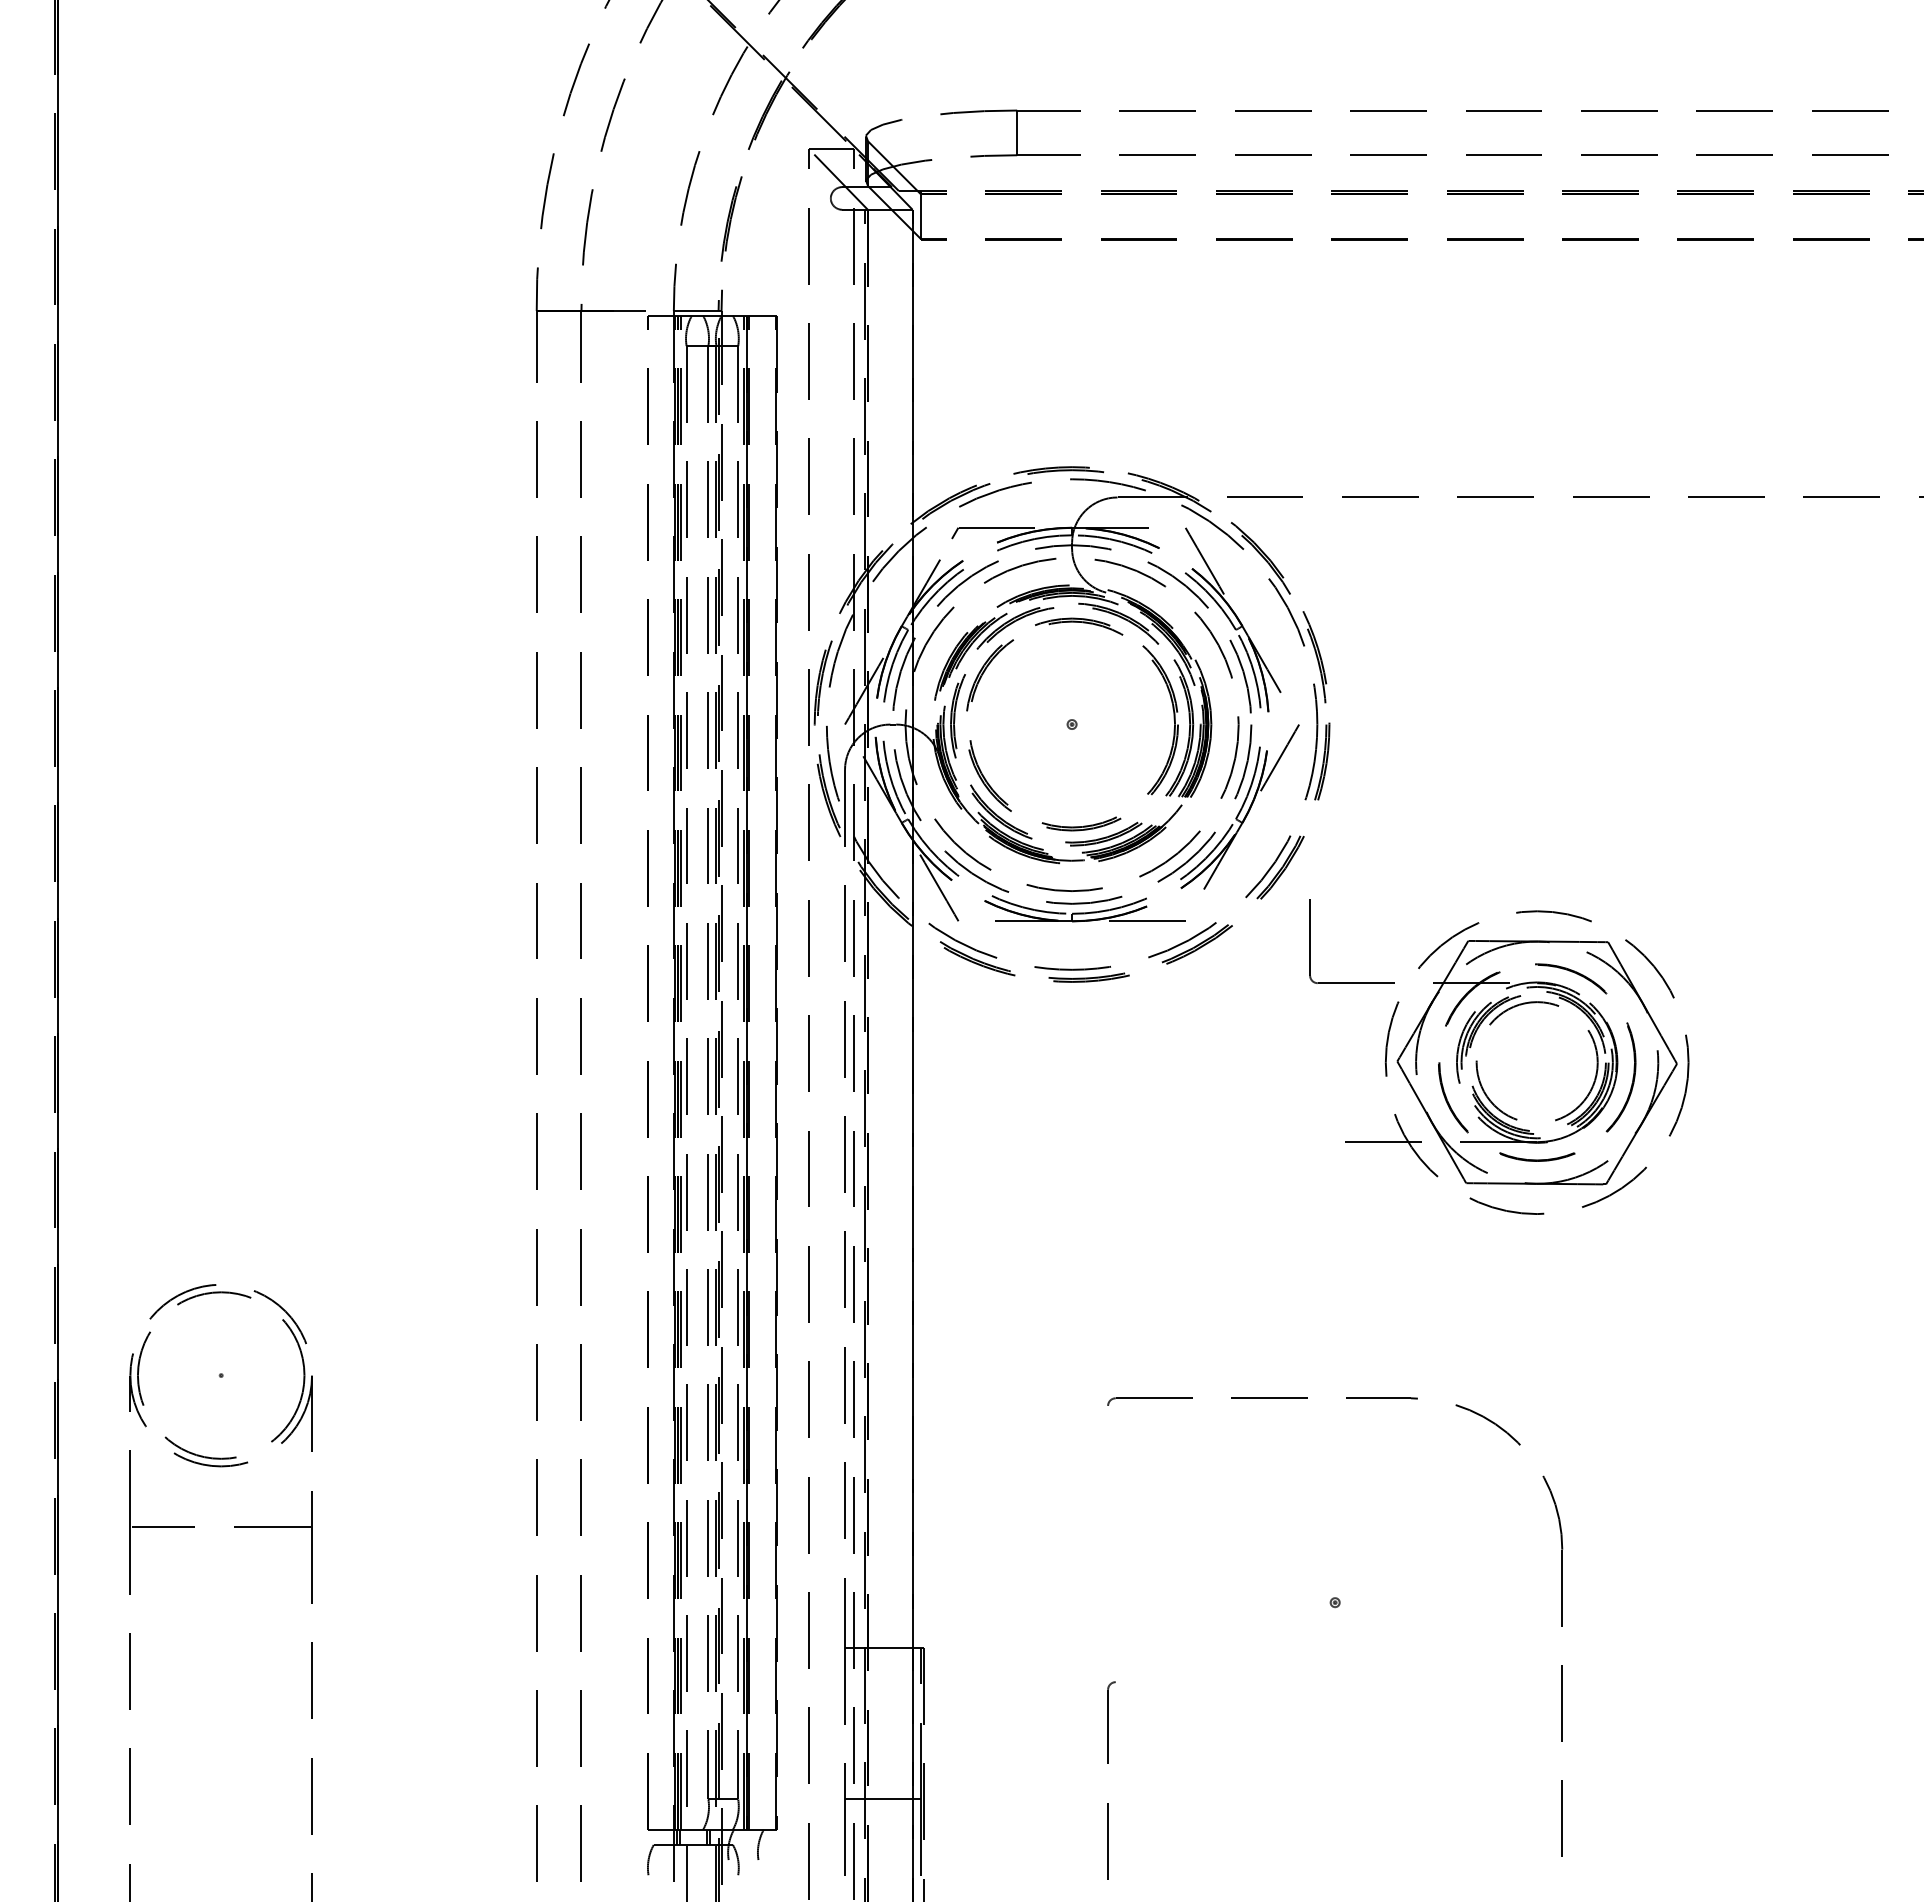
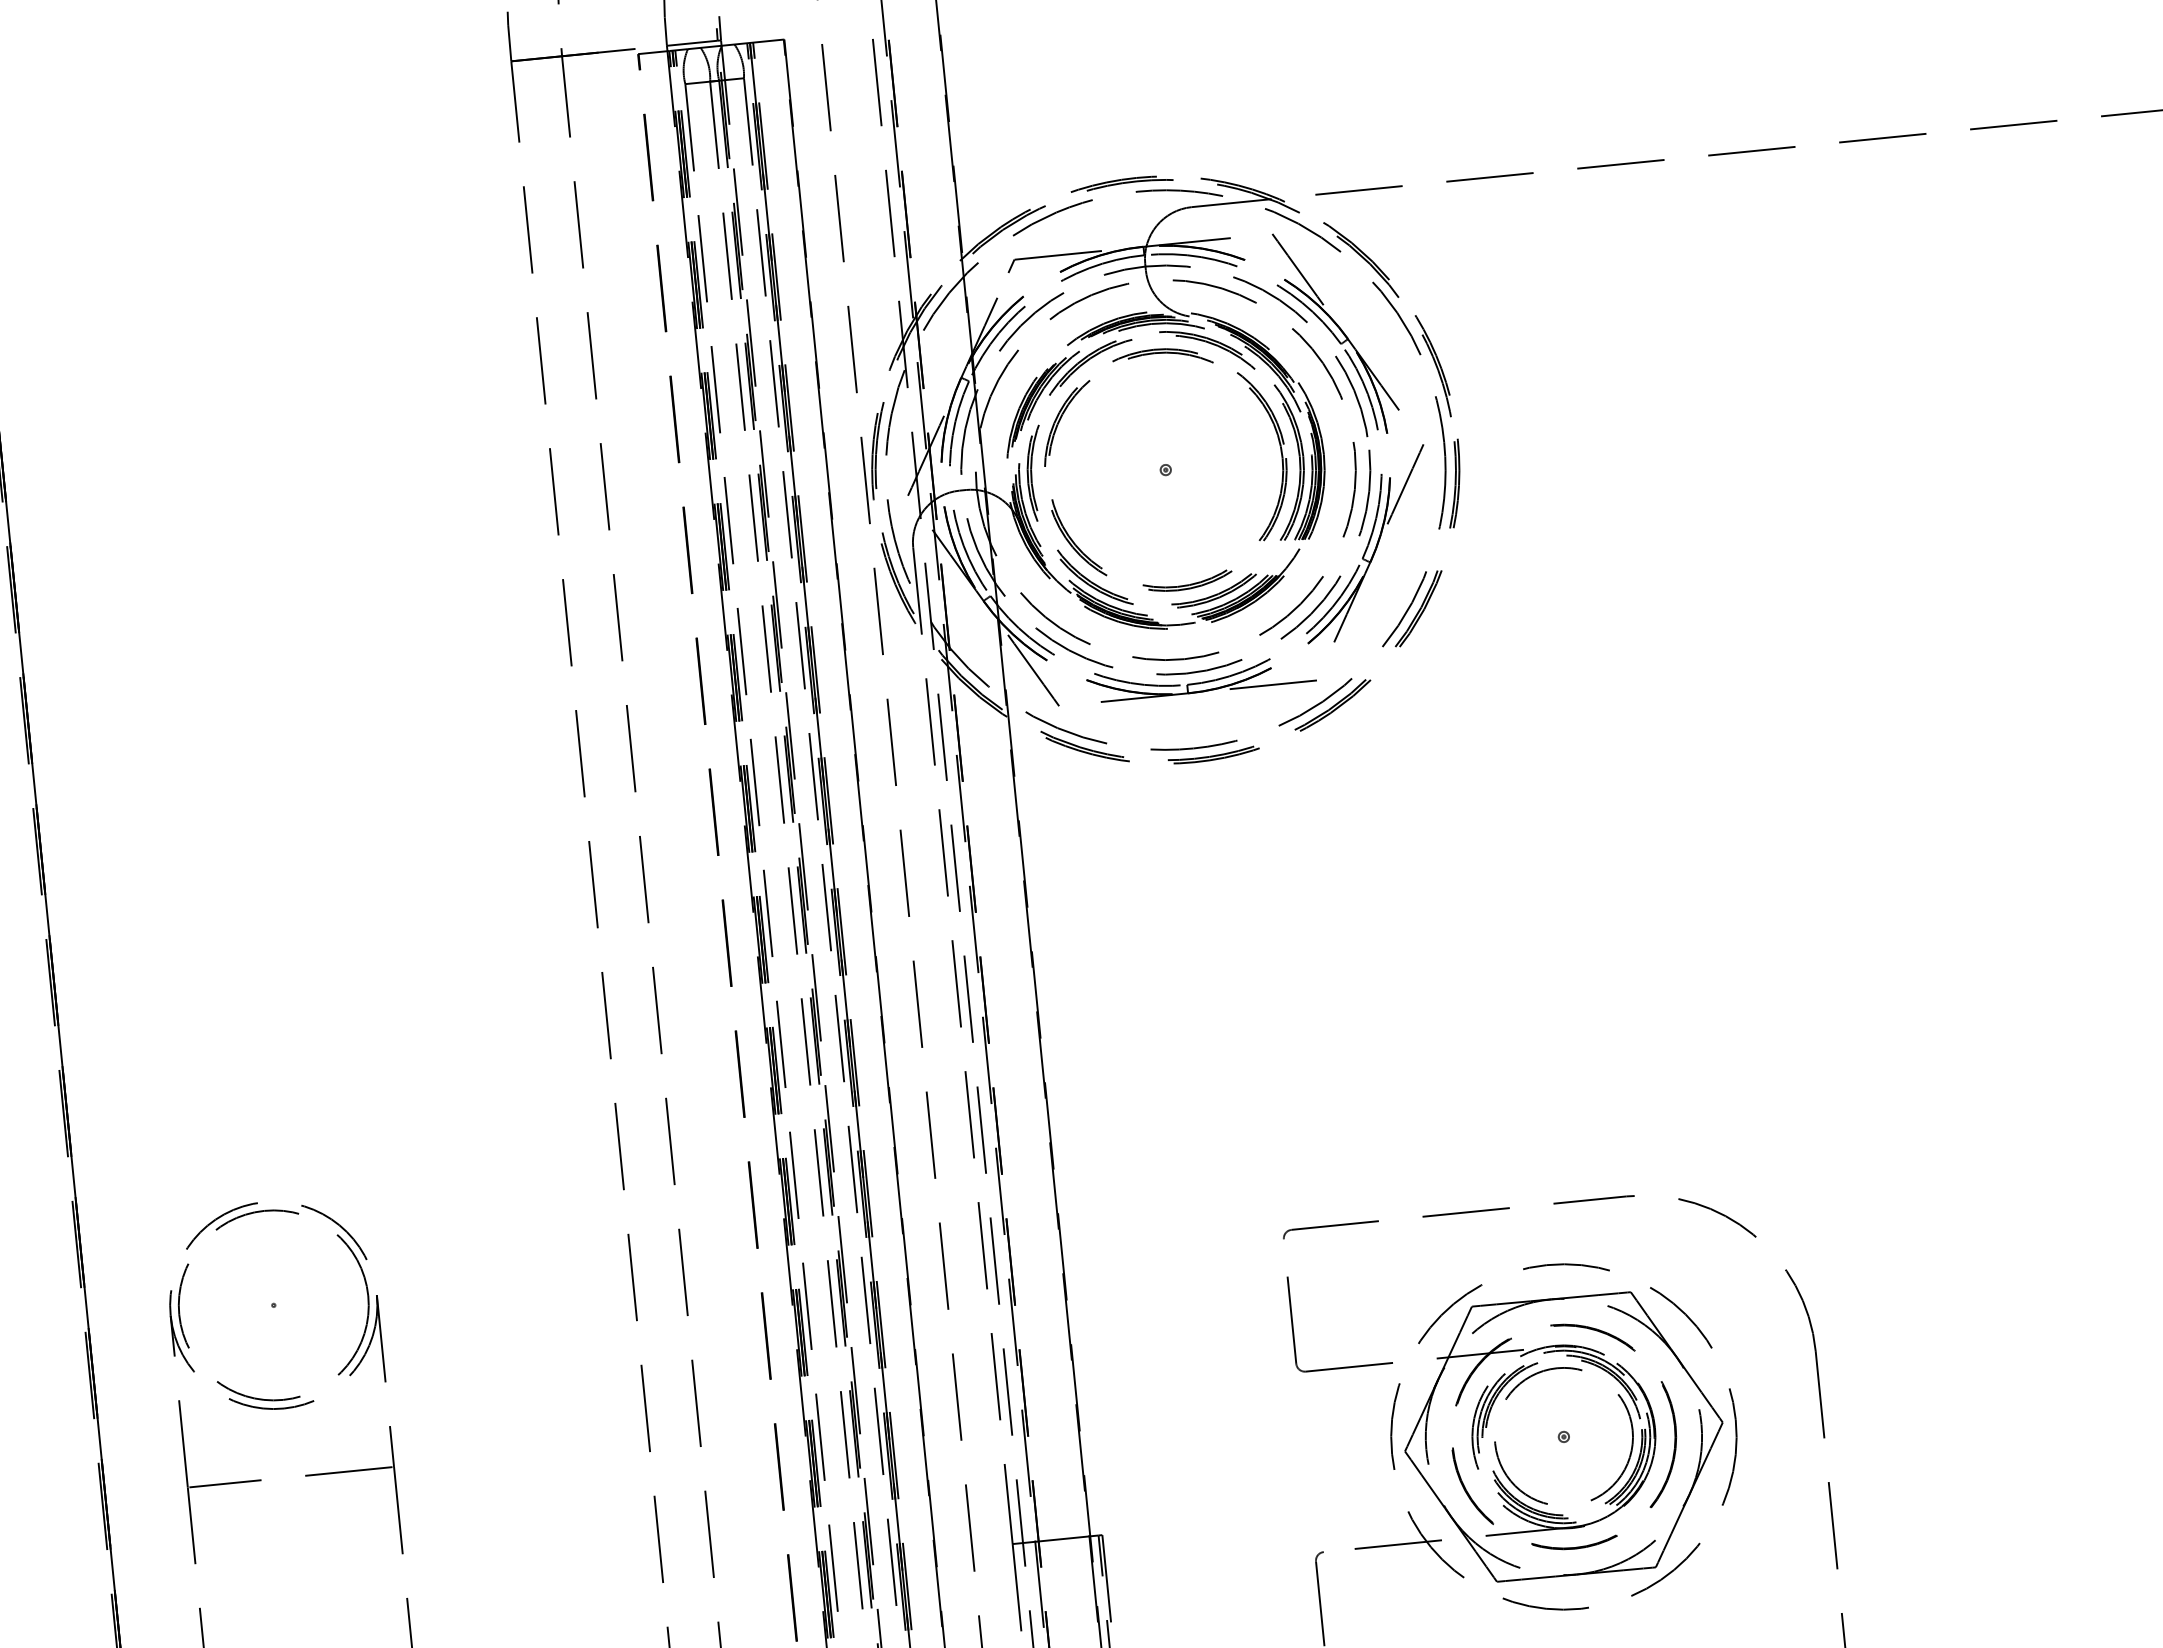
part: (1499, 1056) -> (1520, 1434), moved

